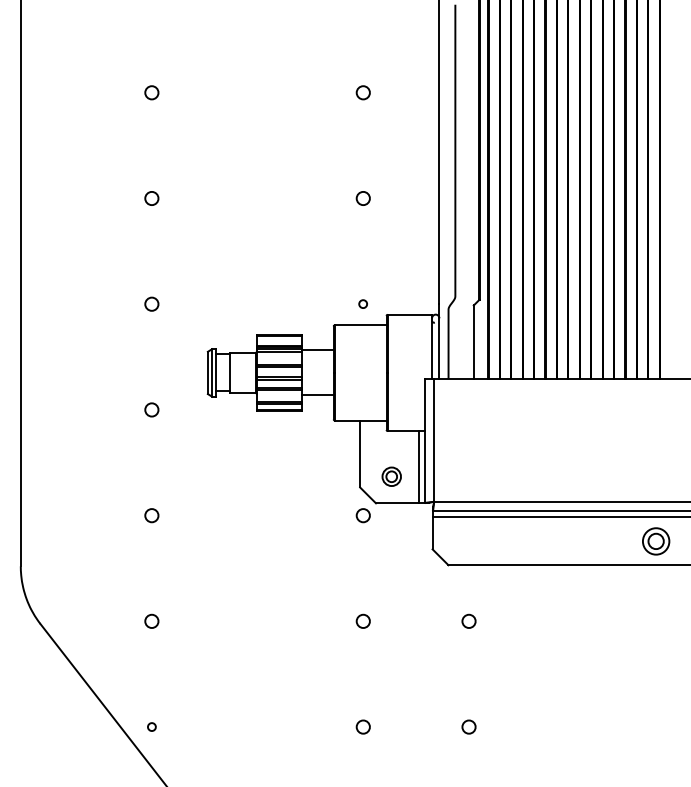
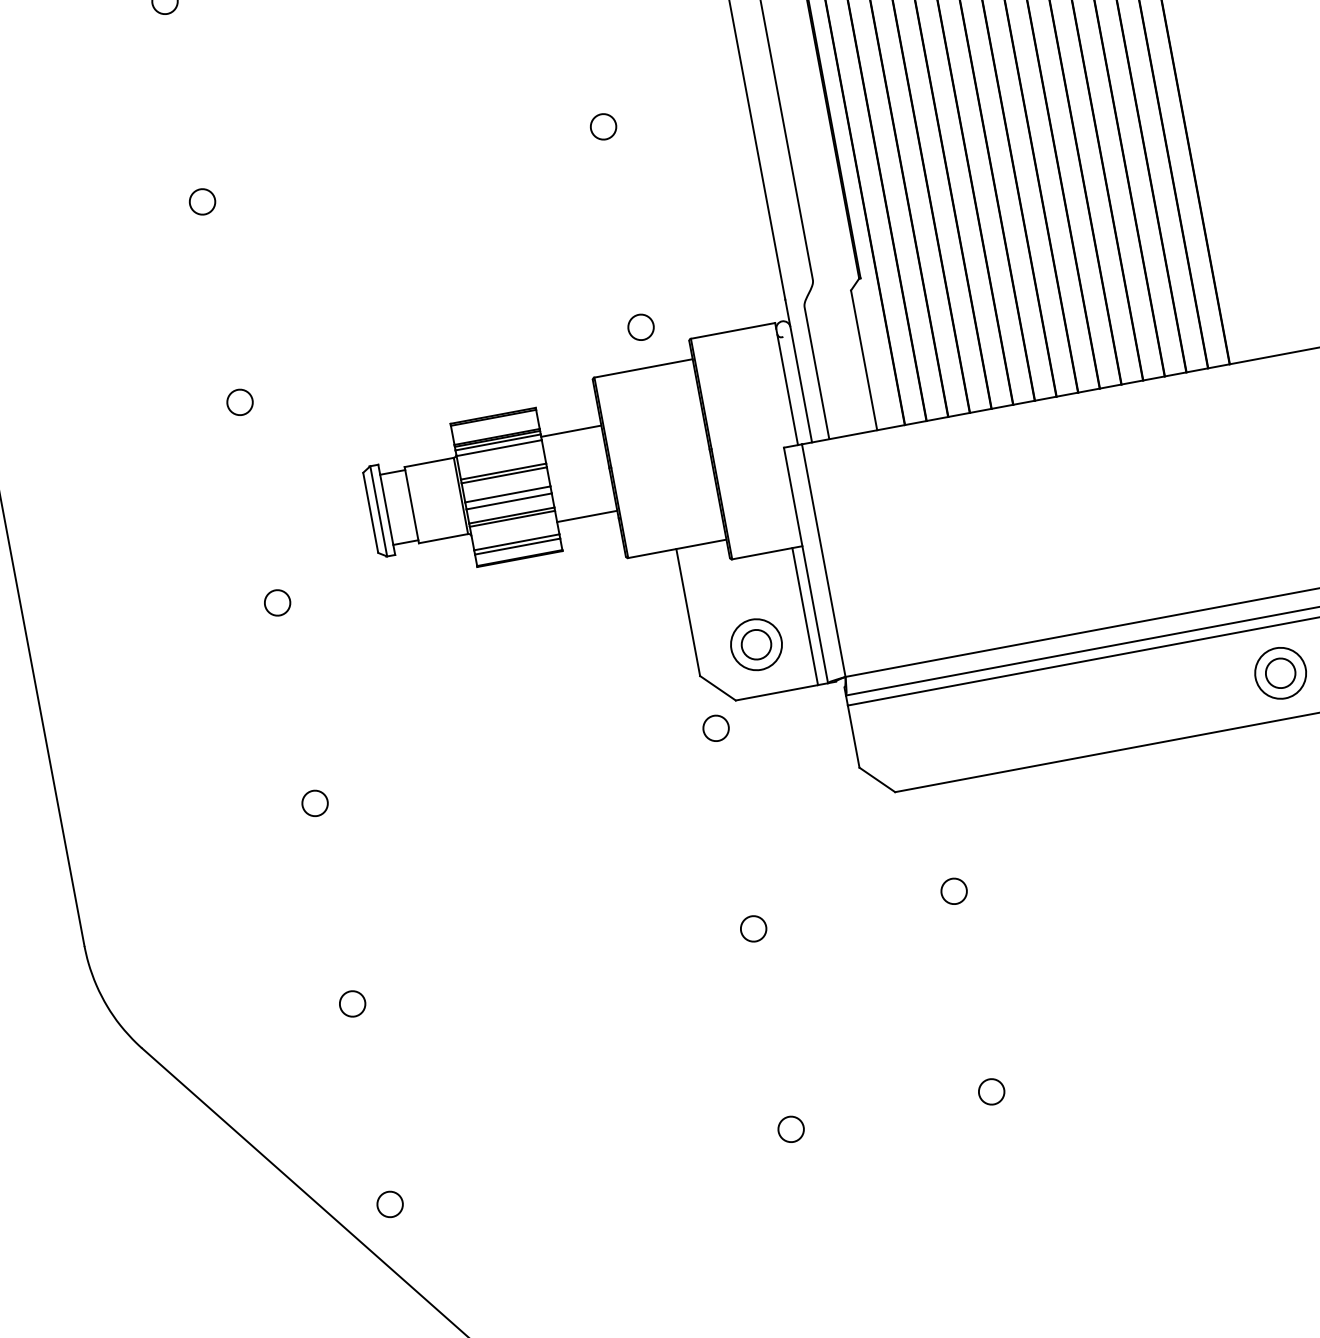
circle: (362, 303) -> (639, 326), size x1.67
part: (391, 476) -> (755, 644), size x1.43
circle: (151, 726) -> (389, 1203), size x1.67

